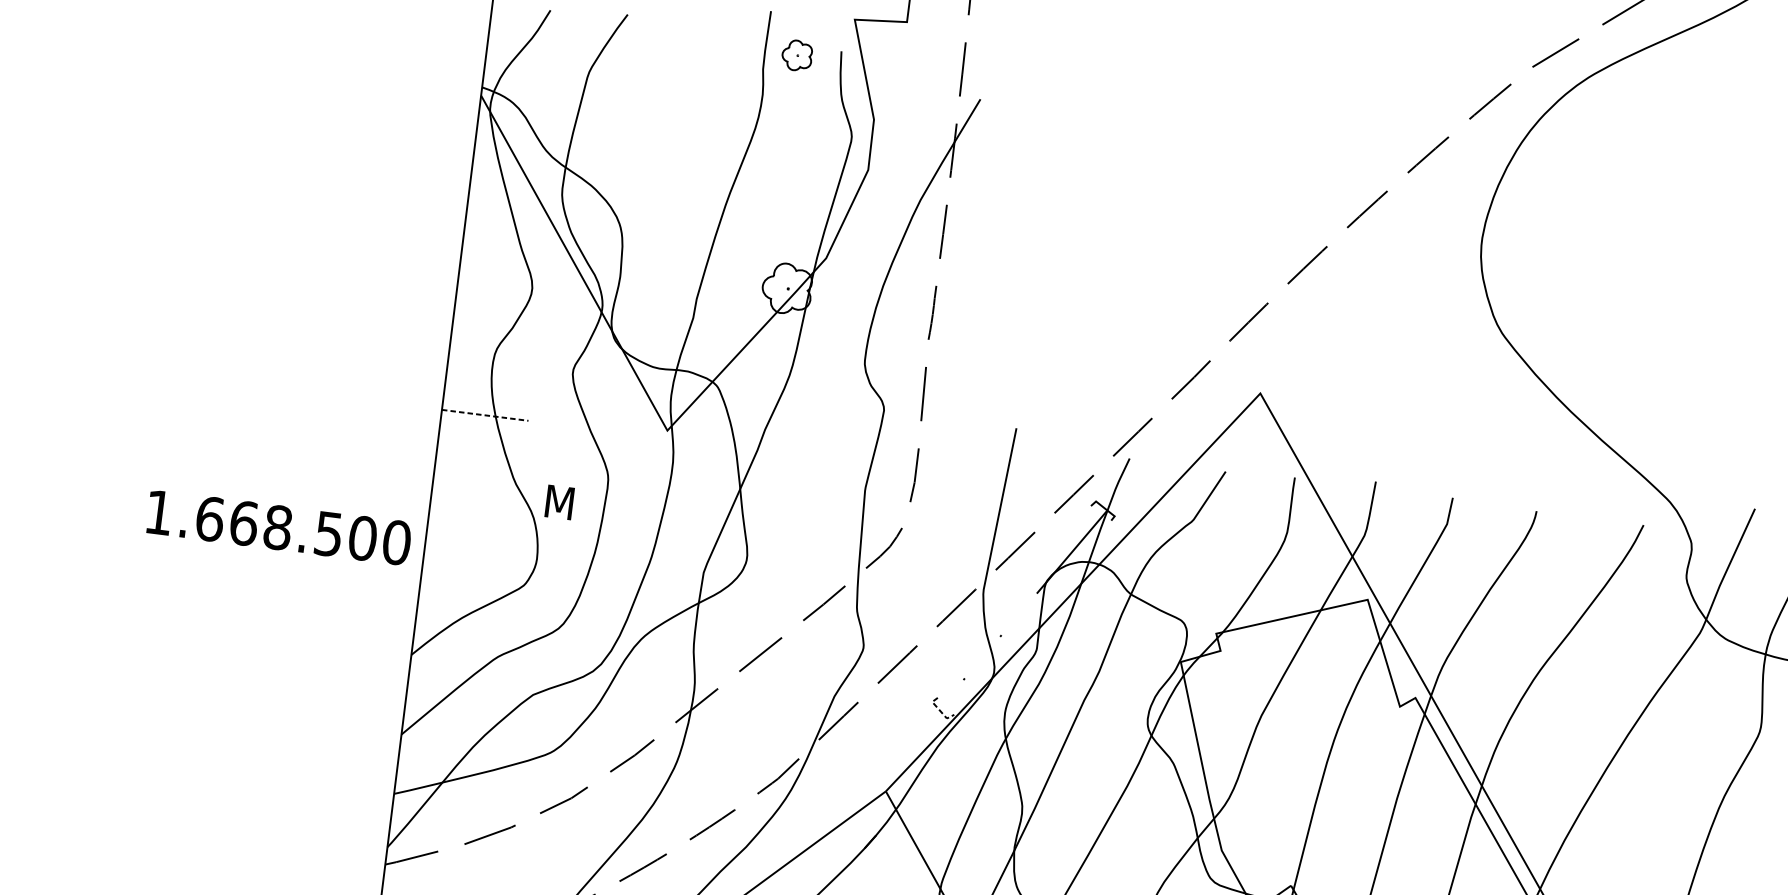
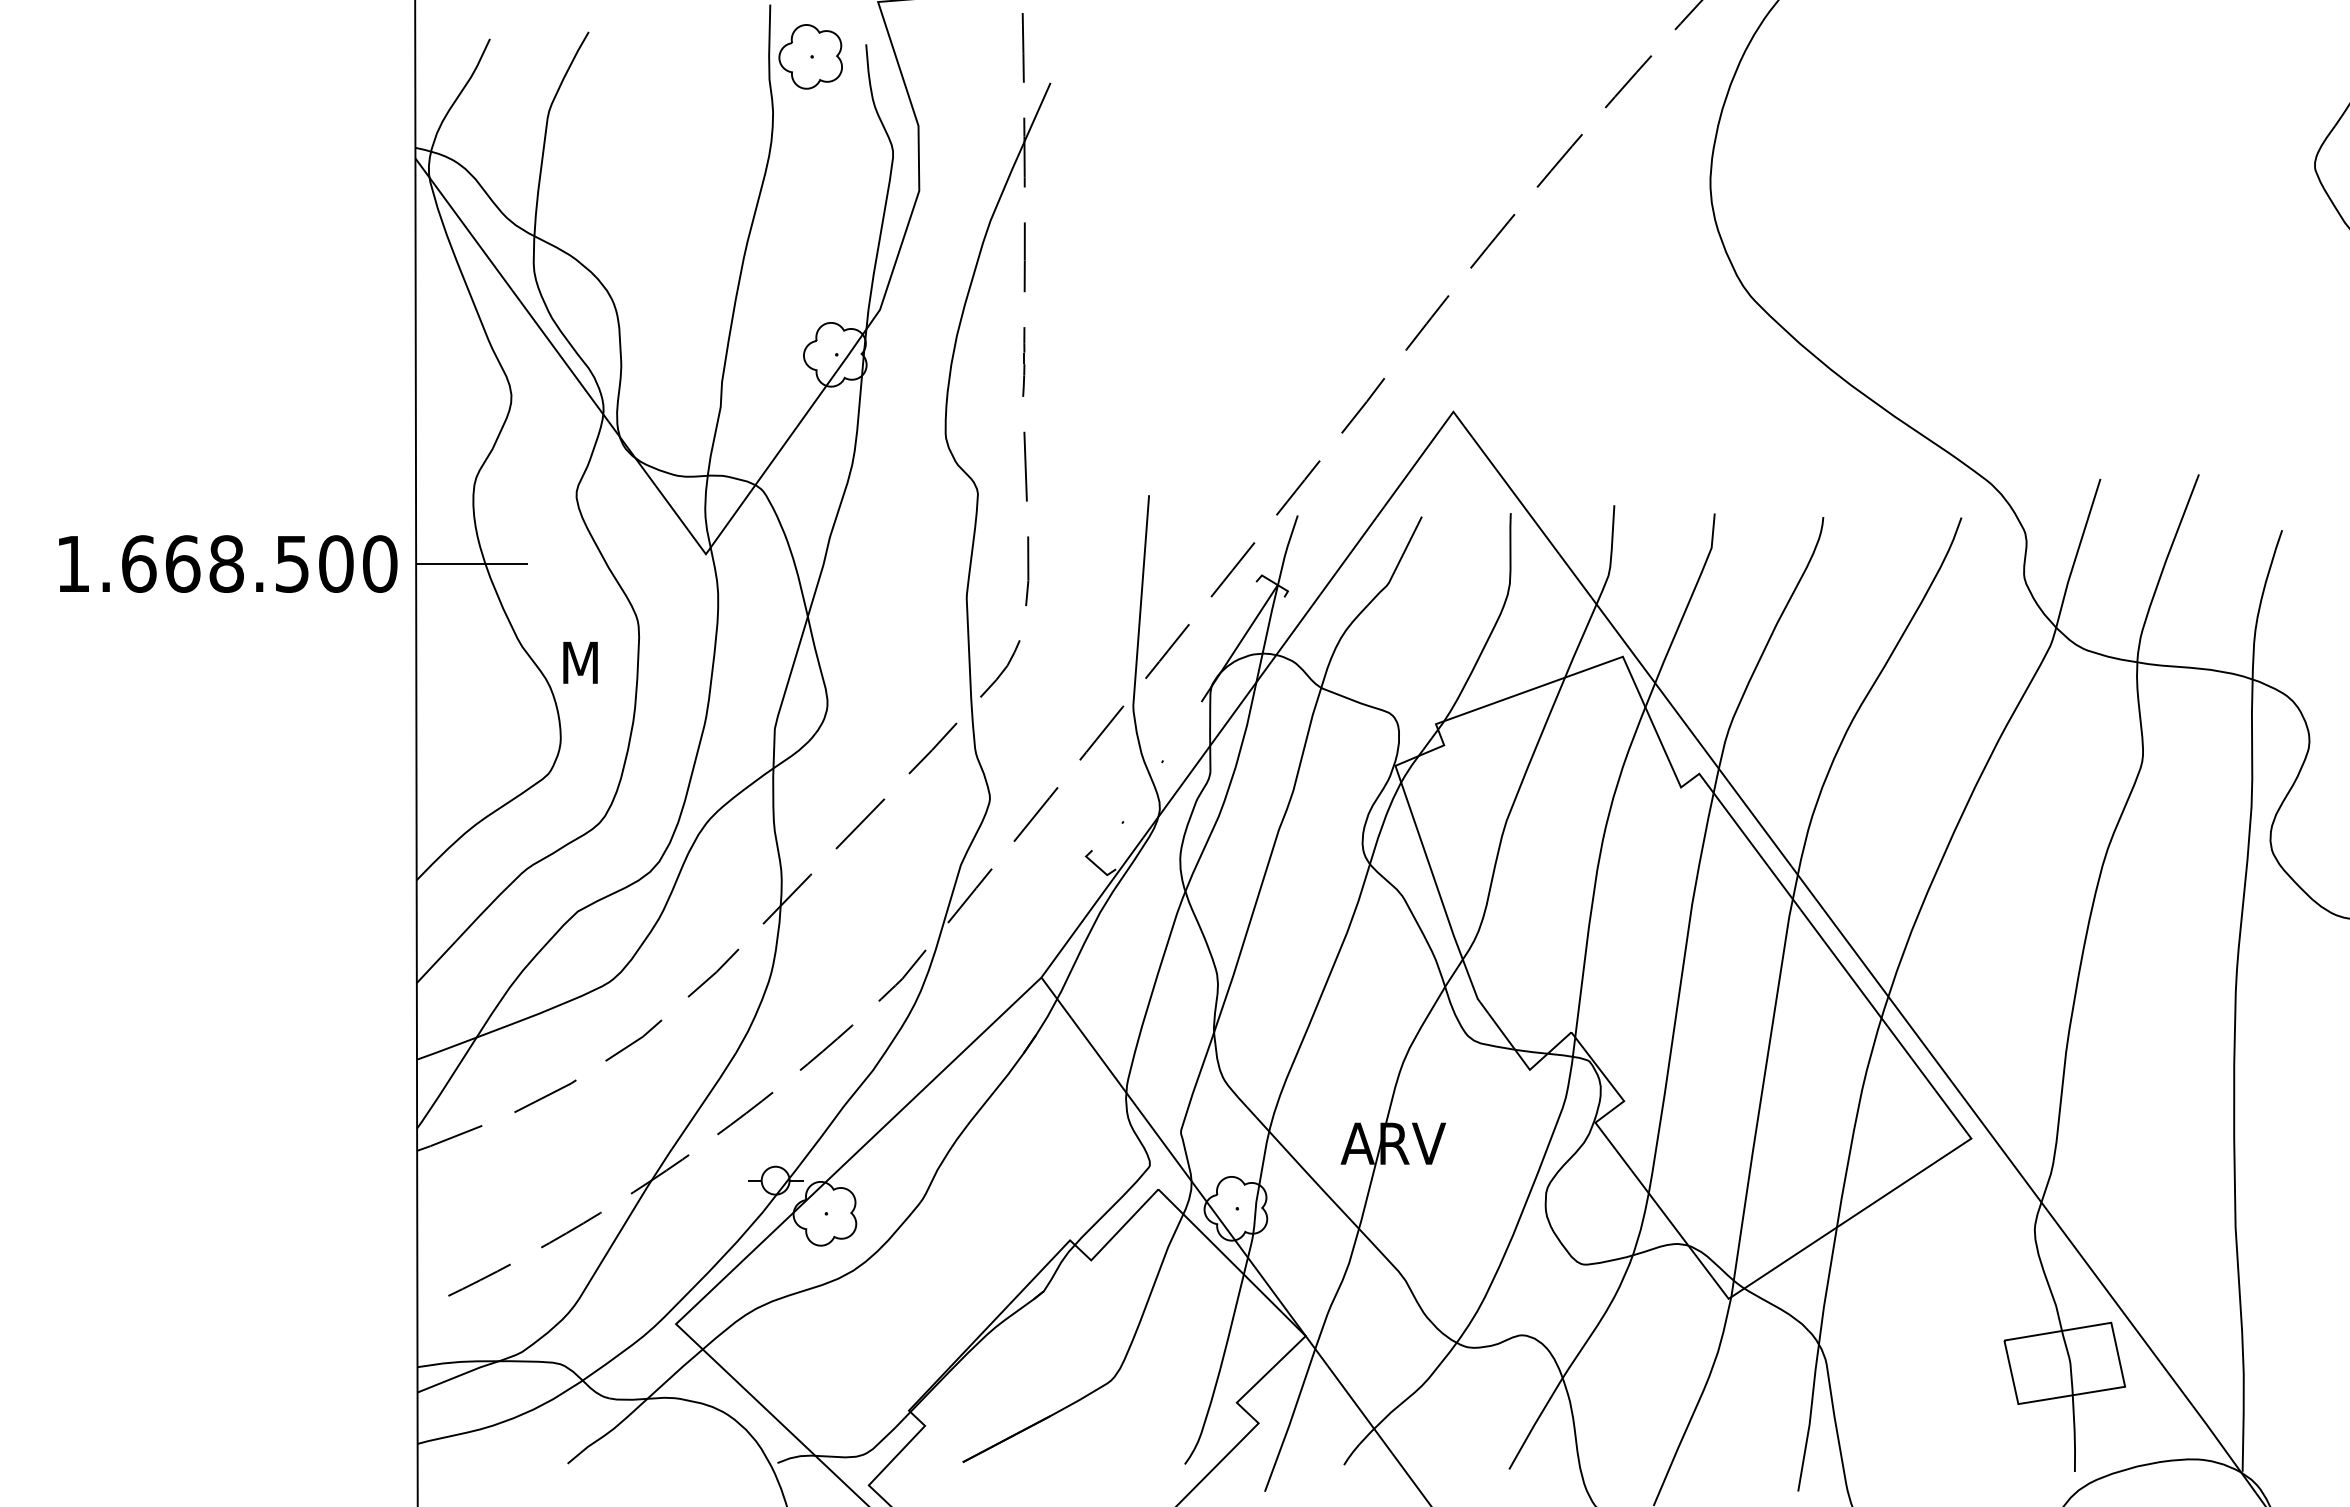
part: (797, 55) -> (810, 56), size x1.67
line: (484, 415) -> (471, 564), dashed -> solid
text: (279, 527) -> (228, 563), moved
line: (940, 710) -> (1097, 866), dashed -> solid

